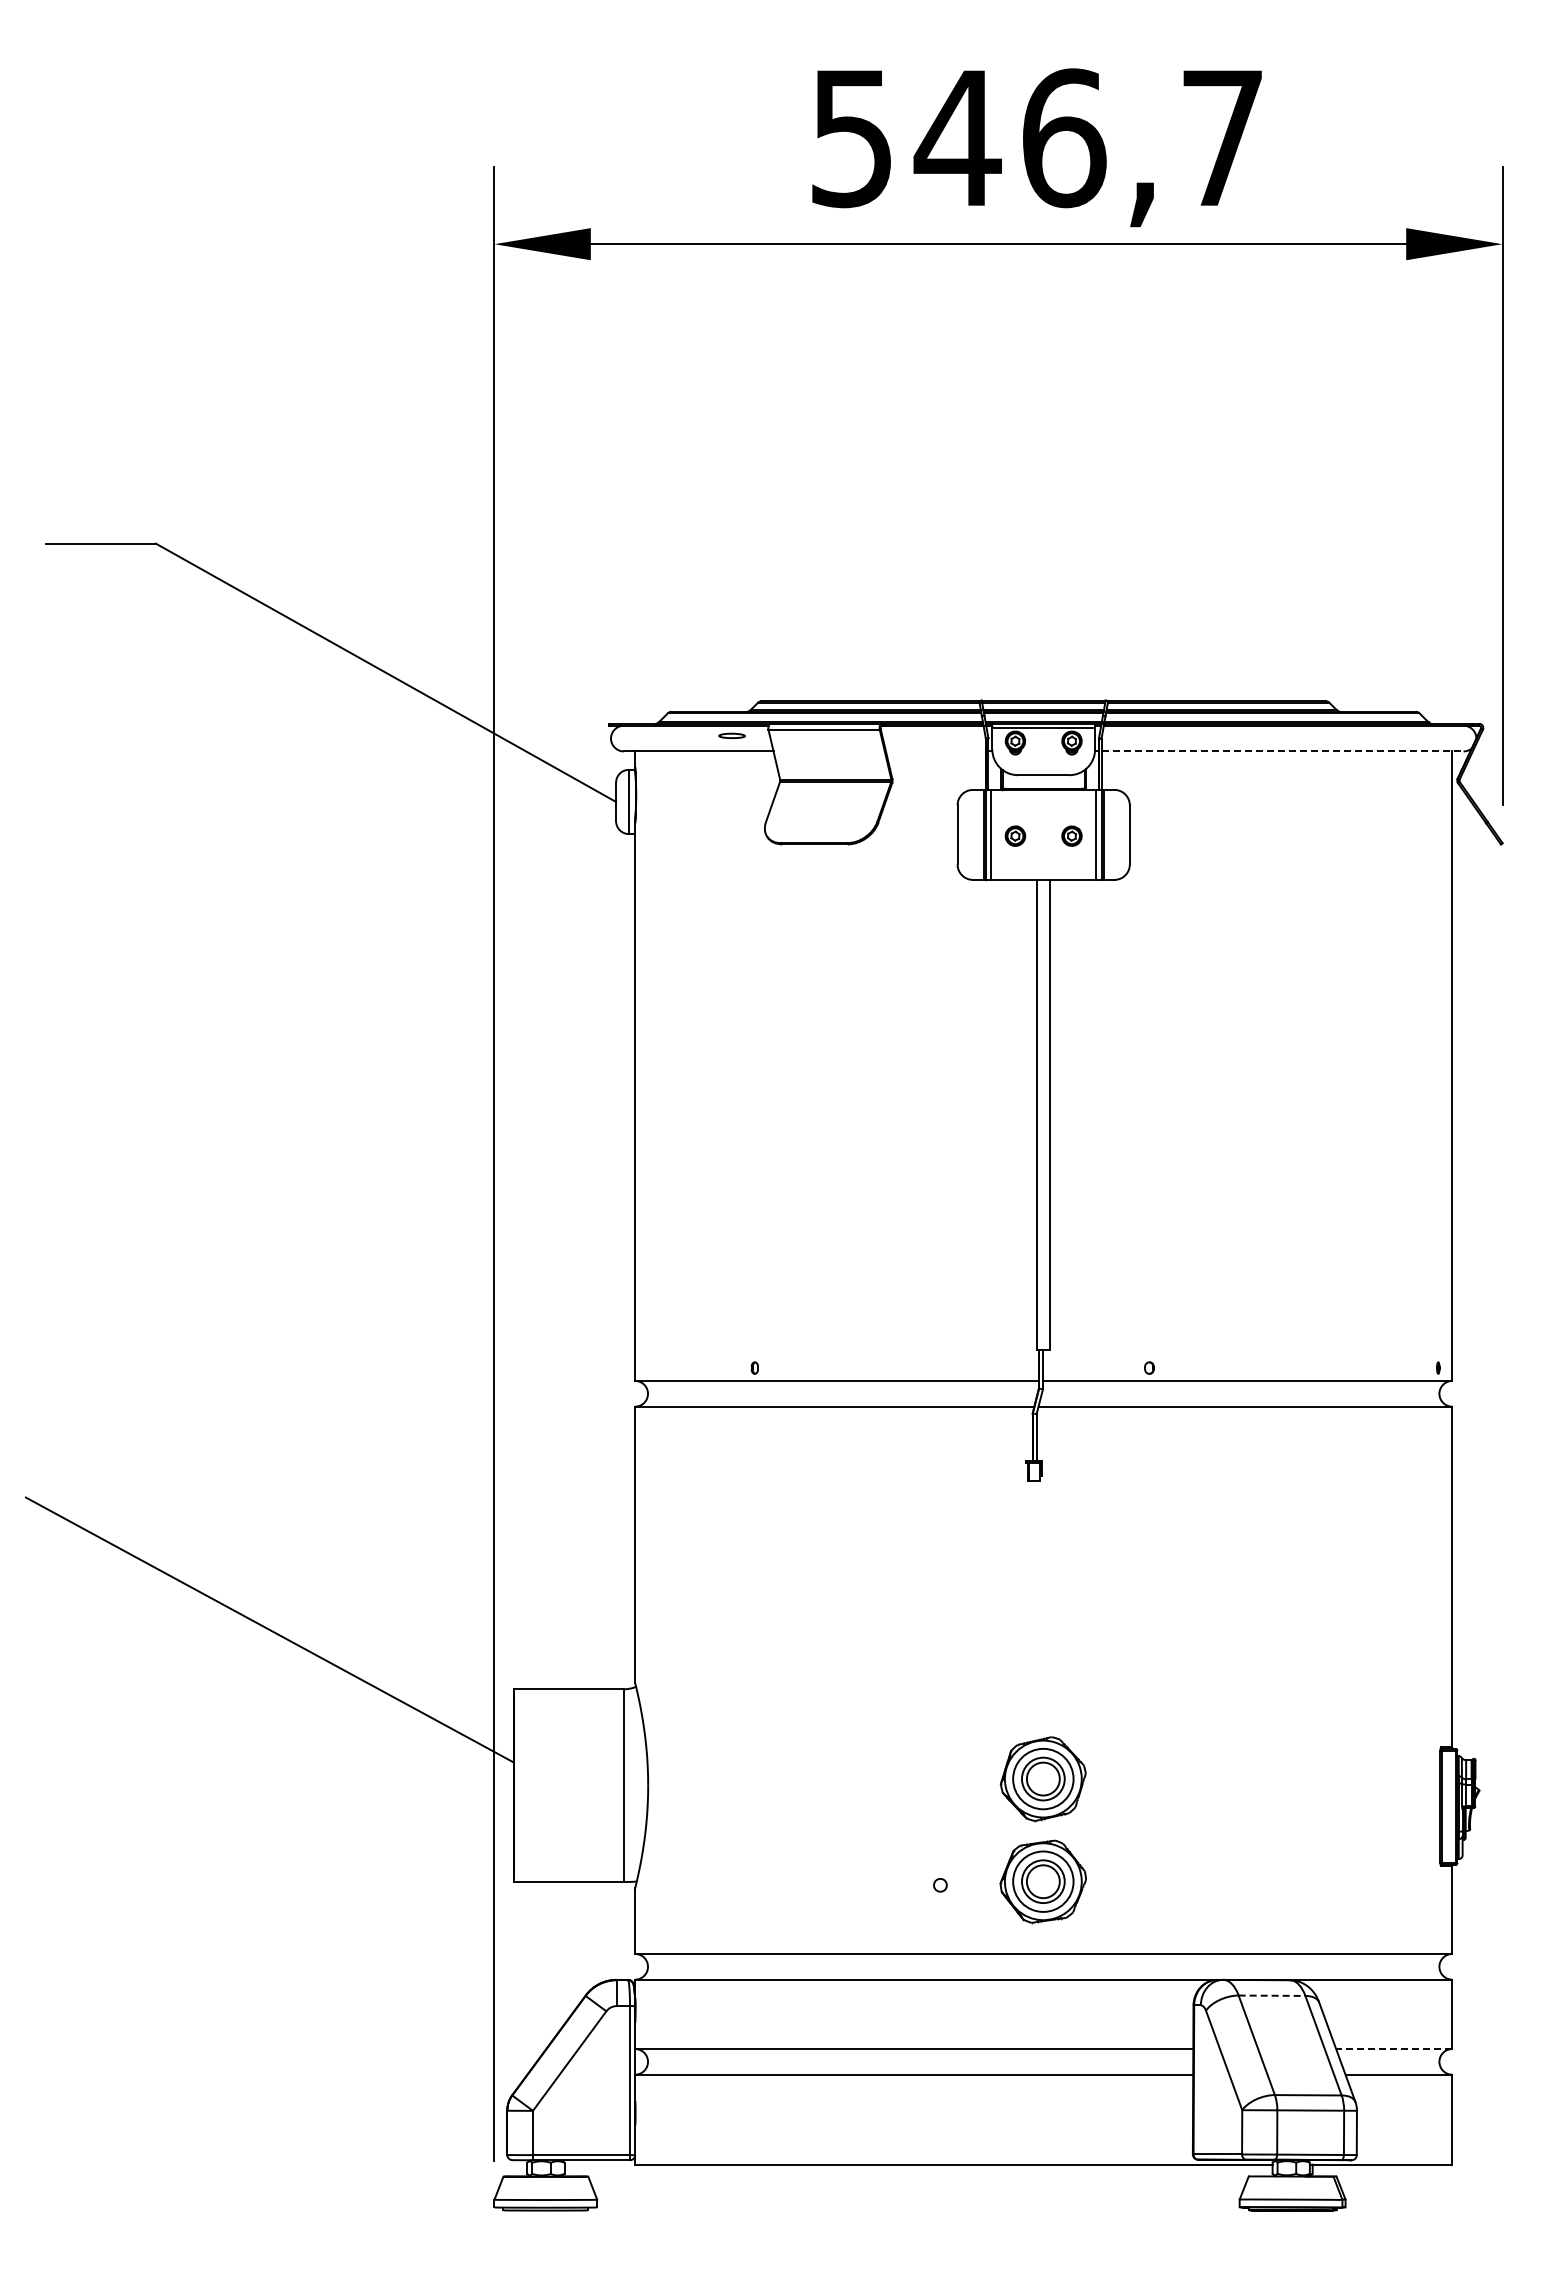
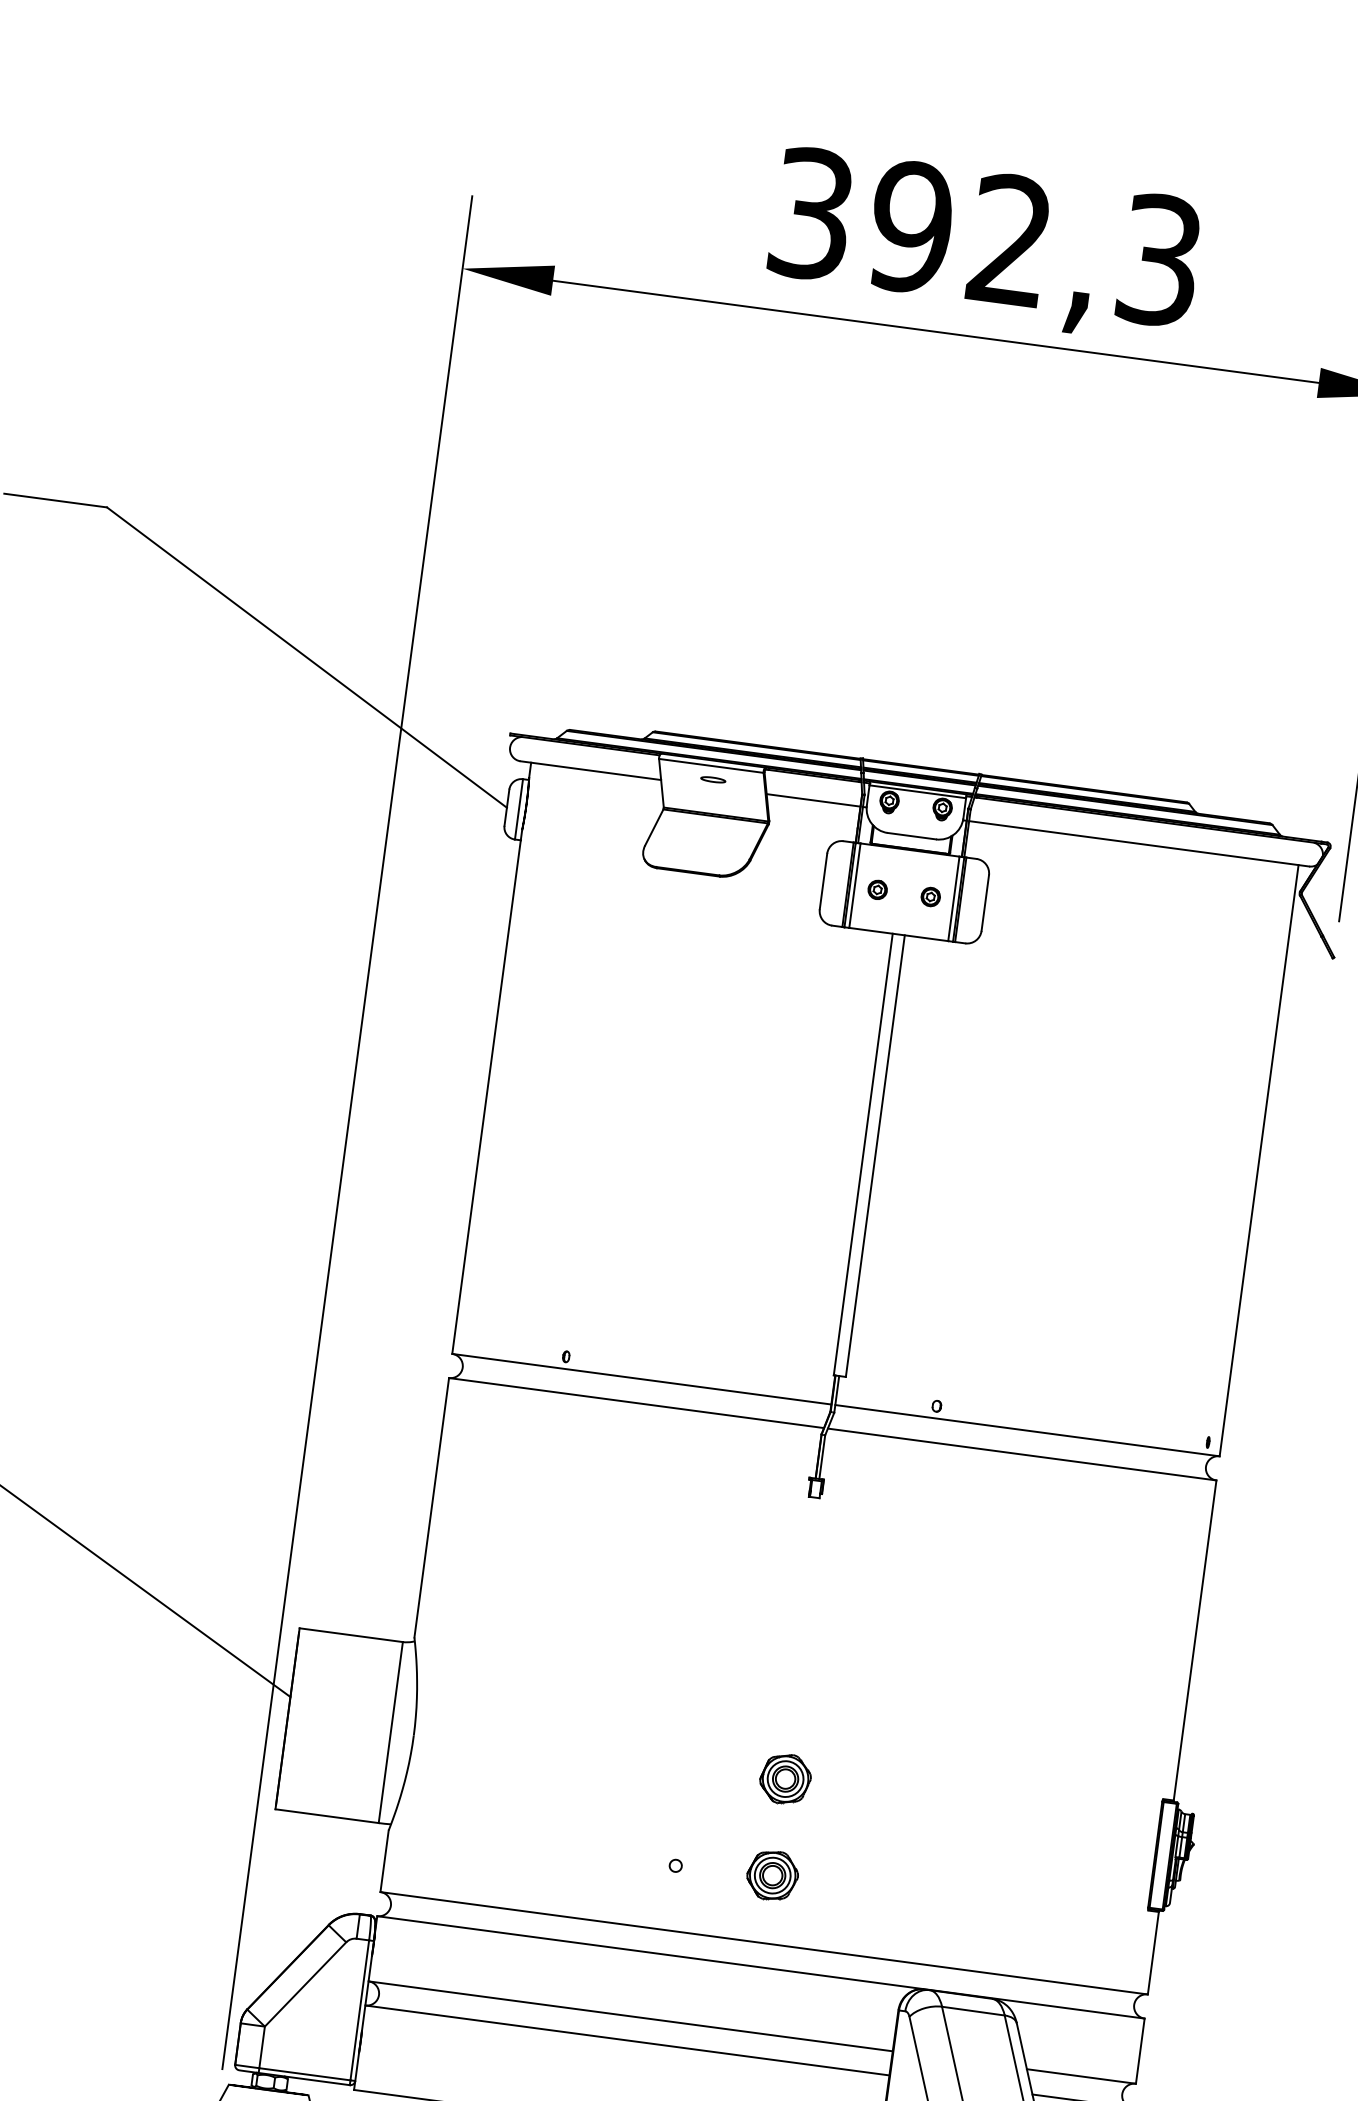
text: (1037, 138) -> (985, 237), 546,7 -> 392,3
part: (731, 735) -> (712, 779), moved
line: (935, 751) -> (813, 800), added
line: (1283, 751) -> (1140, 843), dashed -> solid
part: (1042, 1779) -> (784, 1779), size x0.62
part: (1042, 1882) -> (771, 1876), size x0.62
line: (1272, 1995) -> (973, 2010), dashed -> solid
line: (1393, 2049) -> (1080, 2076), dashed -> solid

